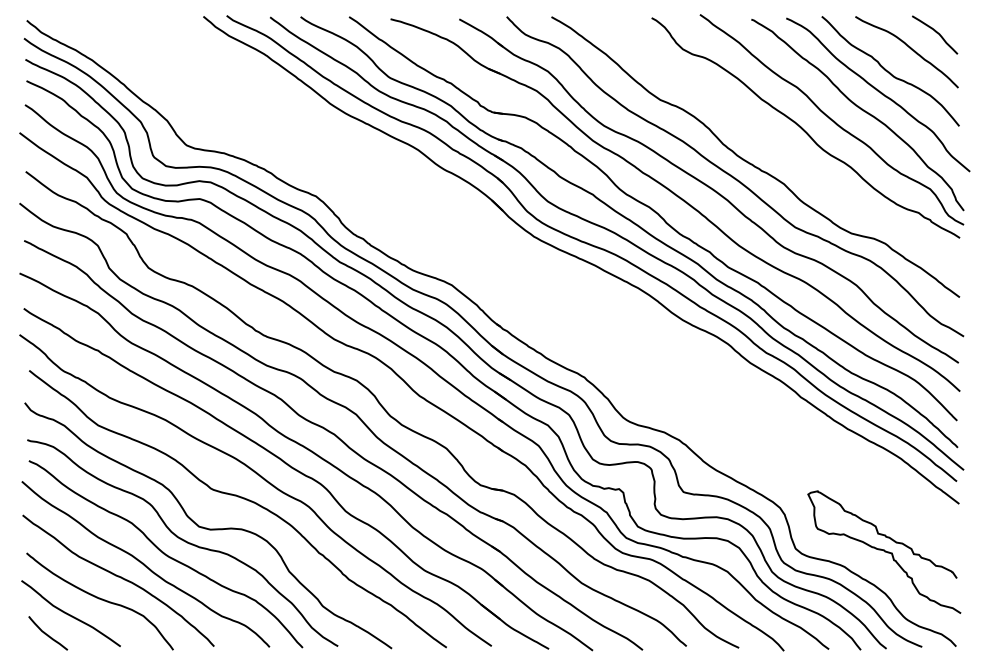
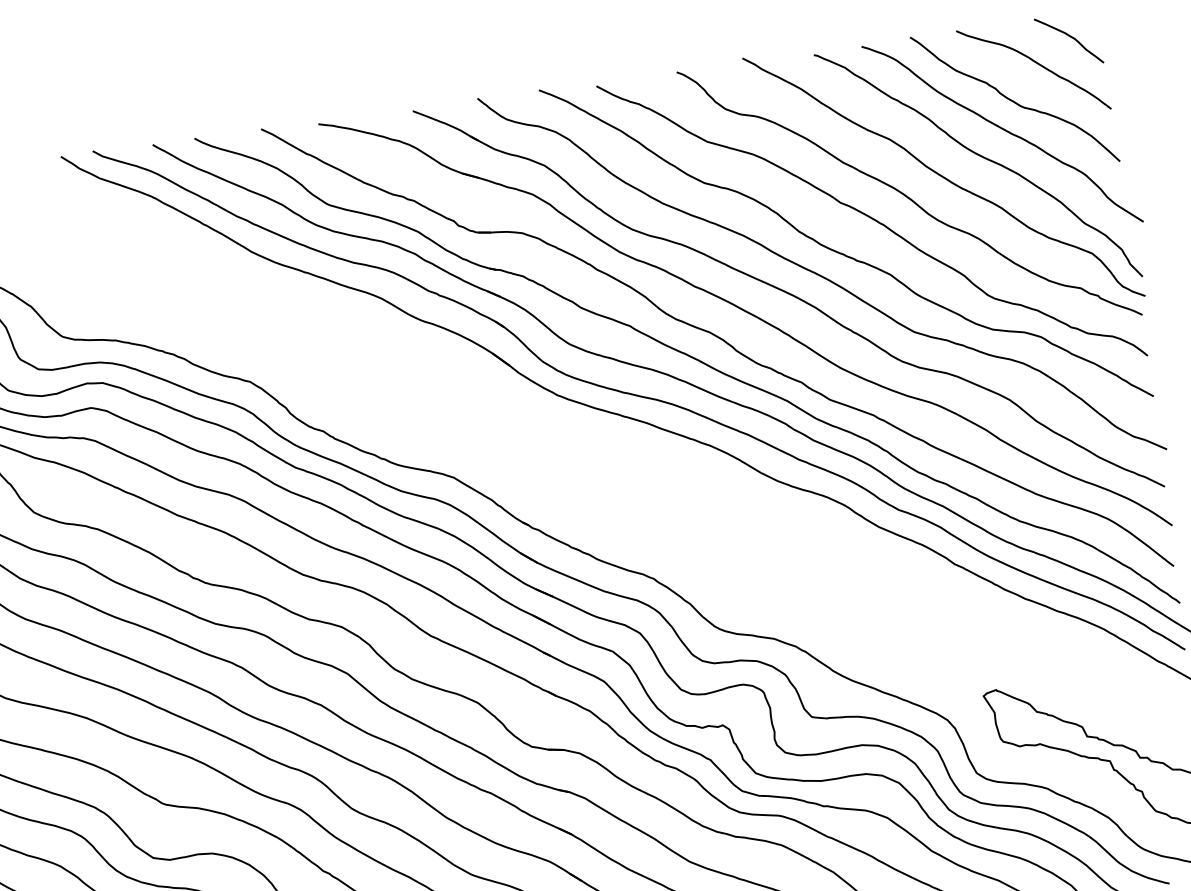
curve: (776, 143) -> (872, 220), added

